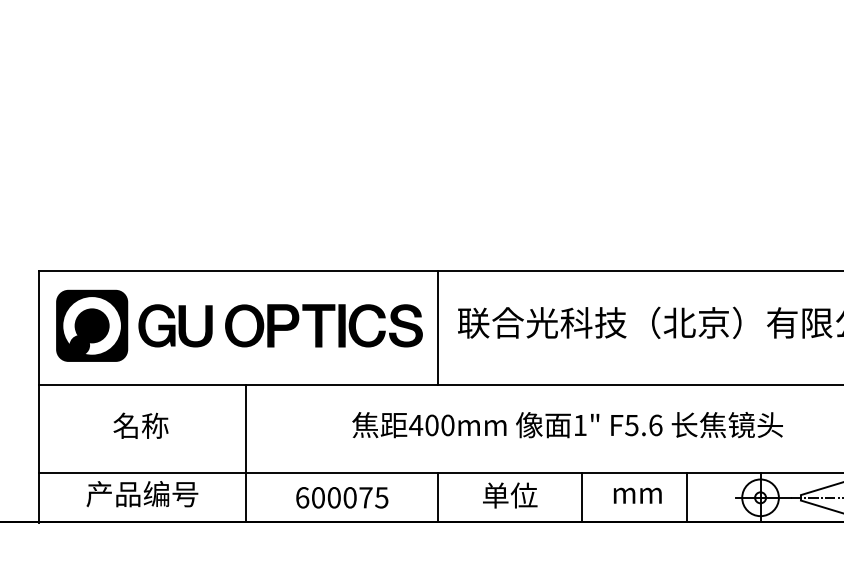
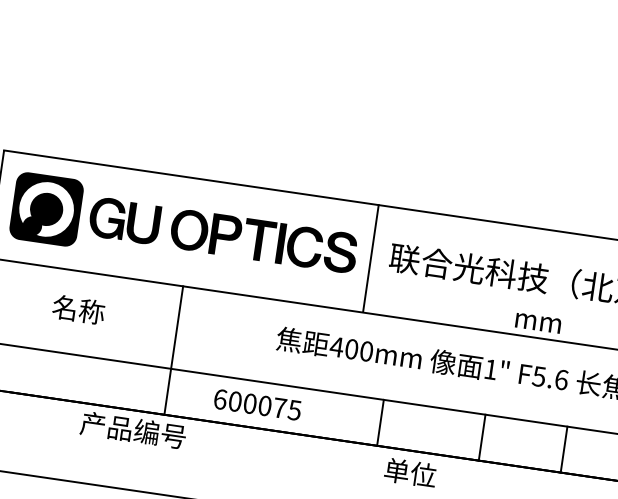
text: (142, 494) -> (133, 430), moved
text: (510, 495) -> (410, 472), moved
text: (637, 495) -> (538, 322), moved
line: (438, 497) -> (380, 422), moved
line: (686, 497) -> (563, 449), moved

